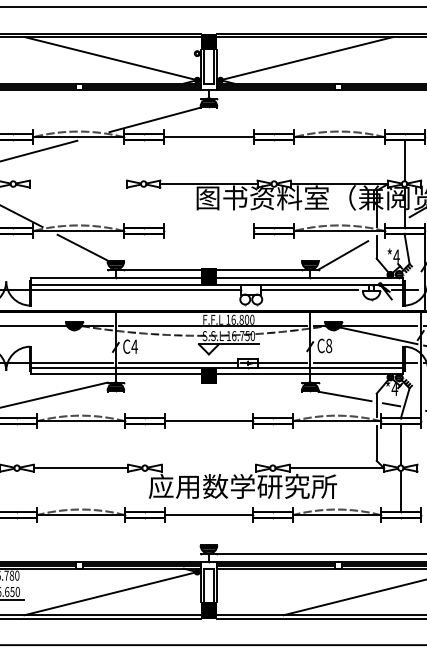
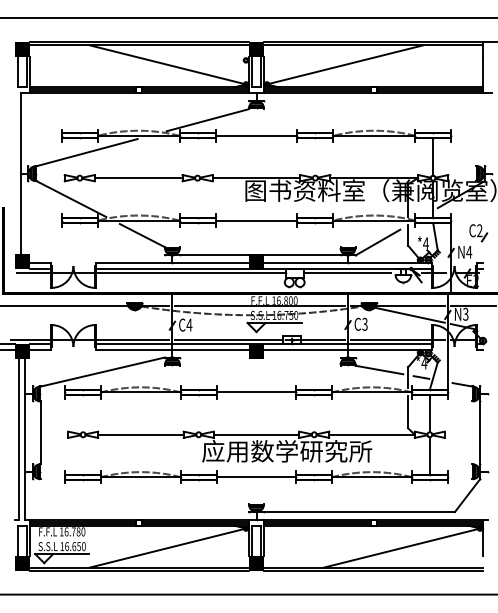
line: (78, 184) -> (138, 178), added
line: (208, 230) -> (256, 220), added
text: (328, 346) -> (364, 324), C8 -> C3
line: (208, 467) -> (256, 434), added

